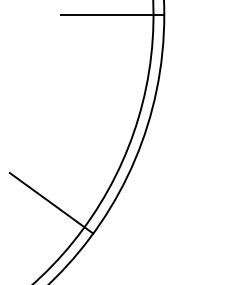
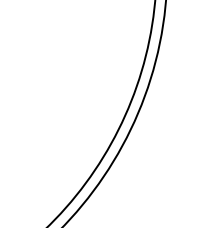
line: (51, 203) -> (54, 157), removed

